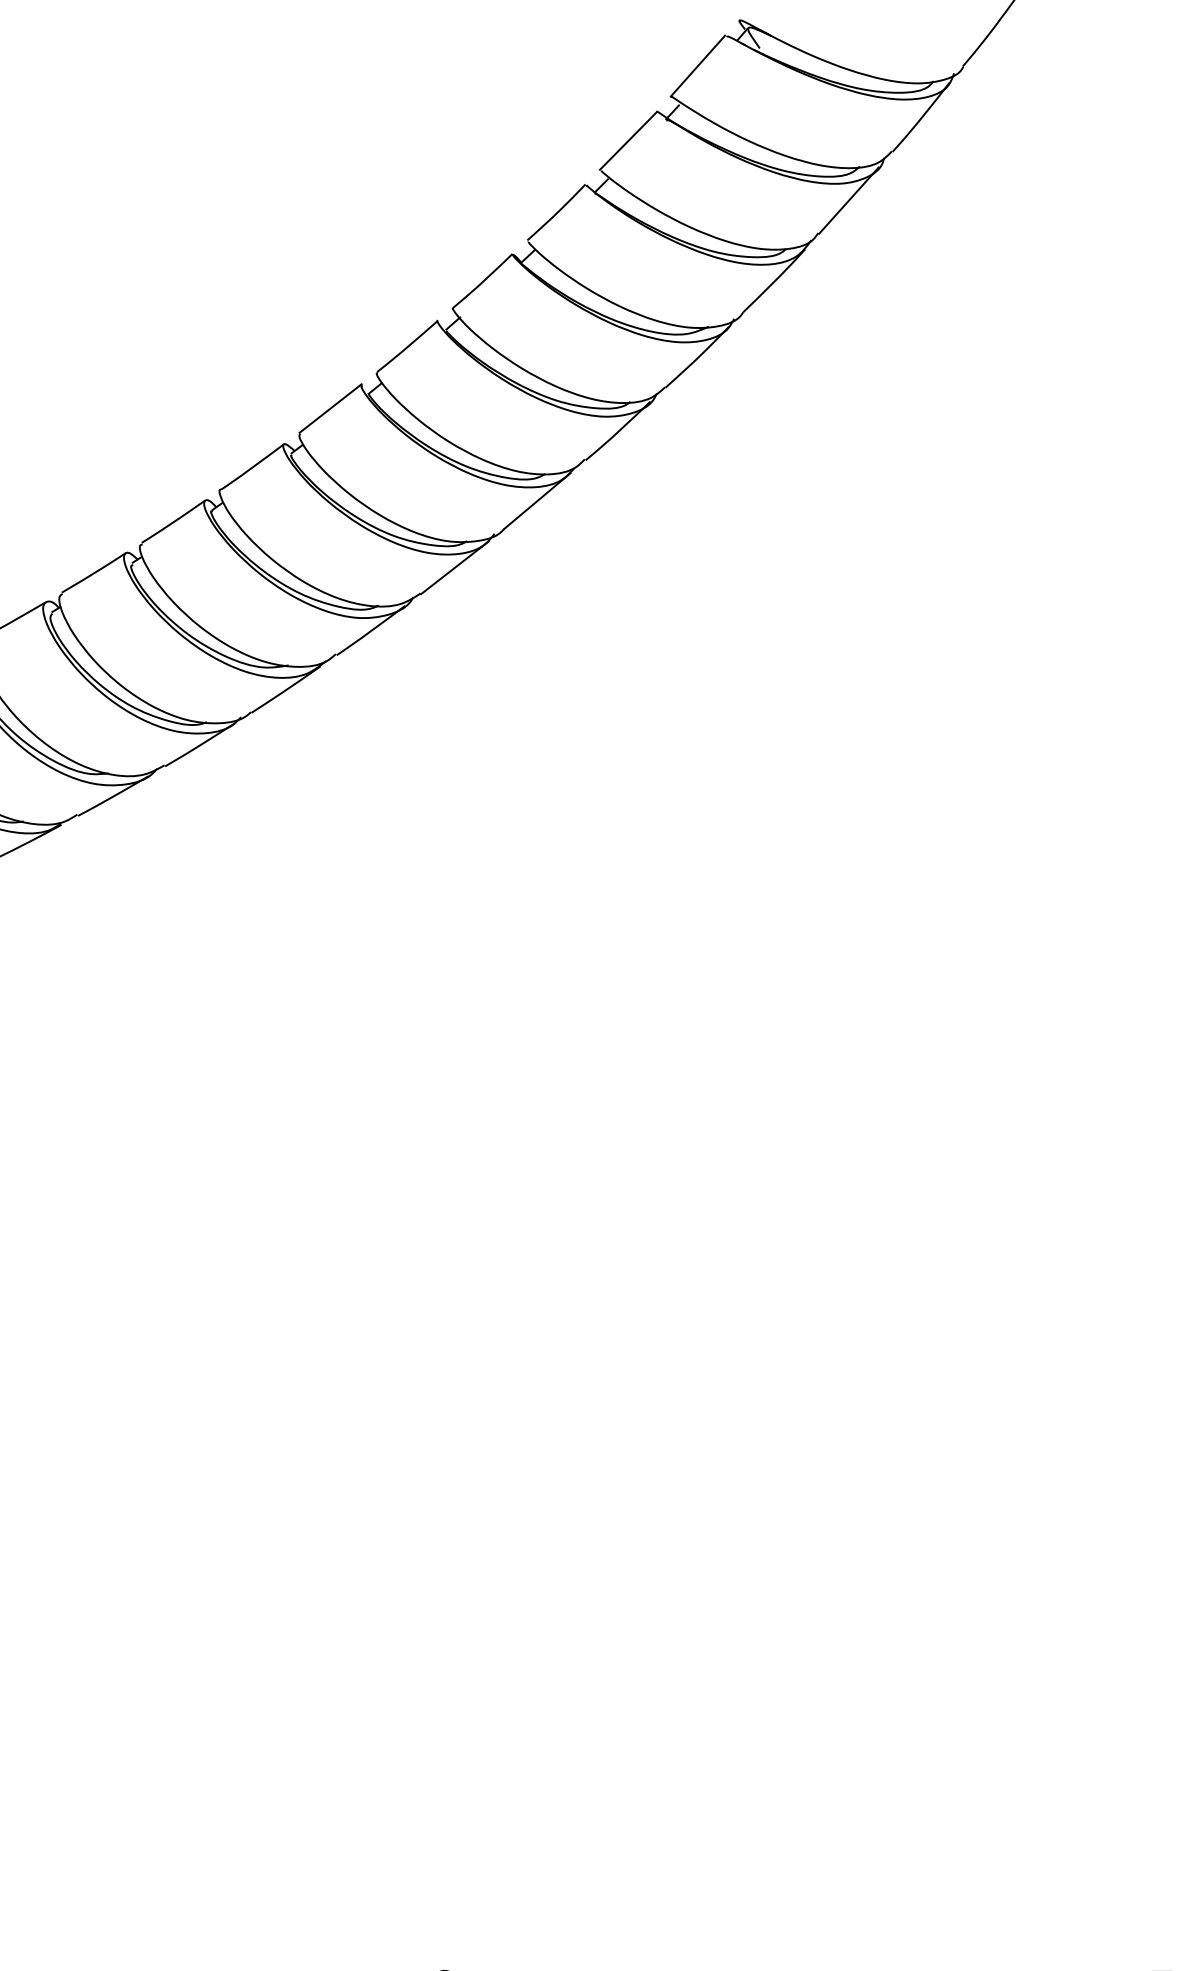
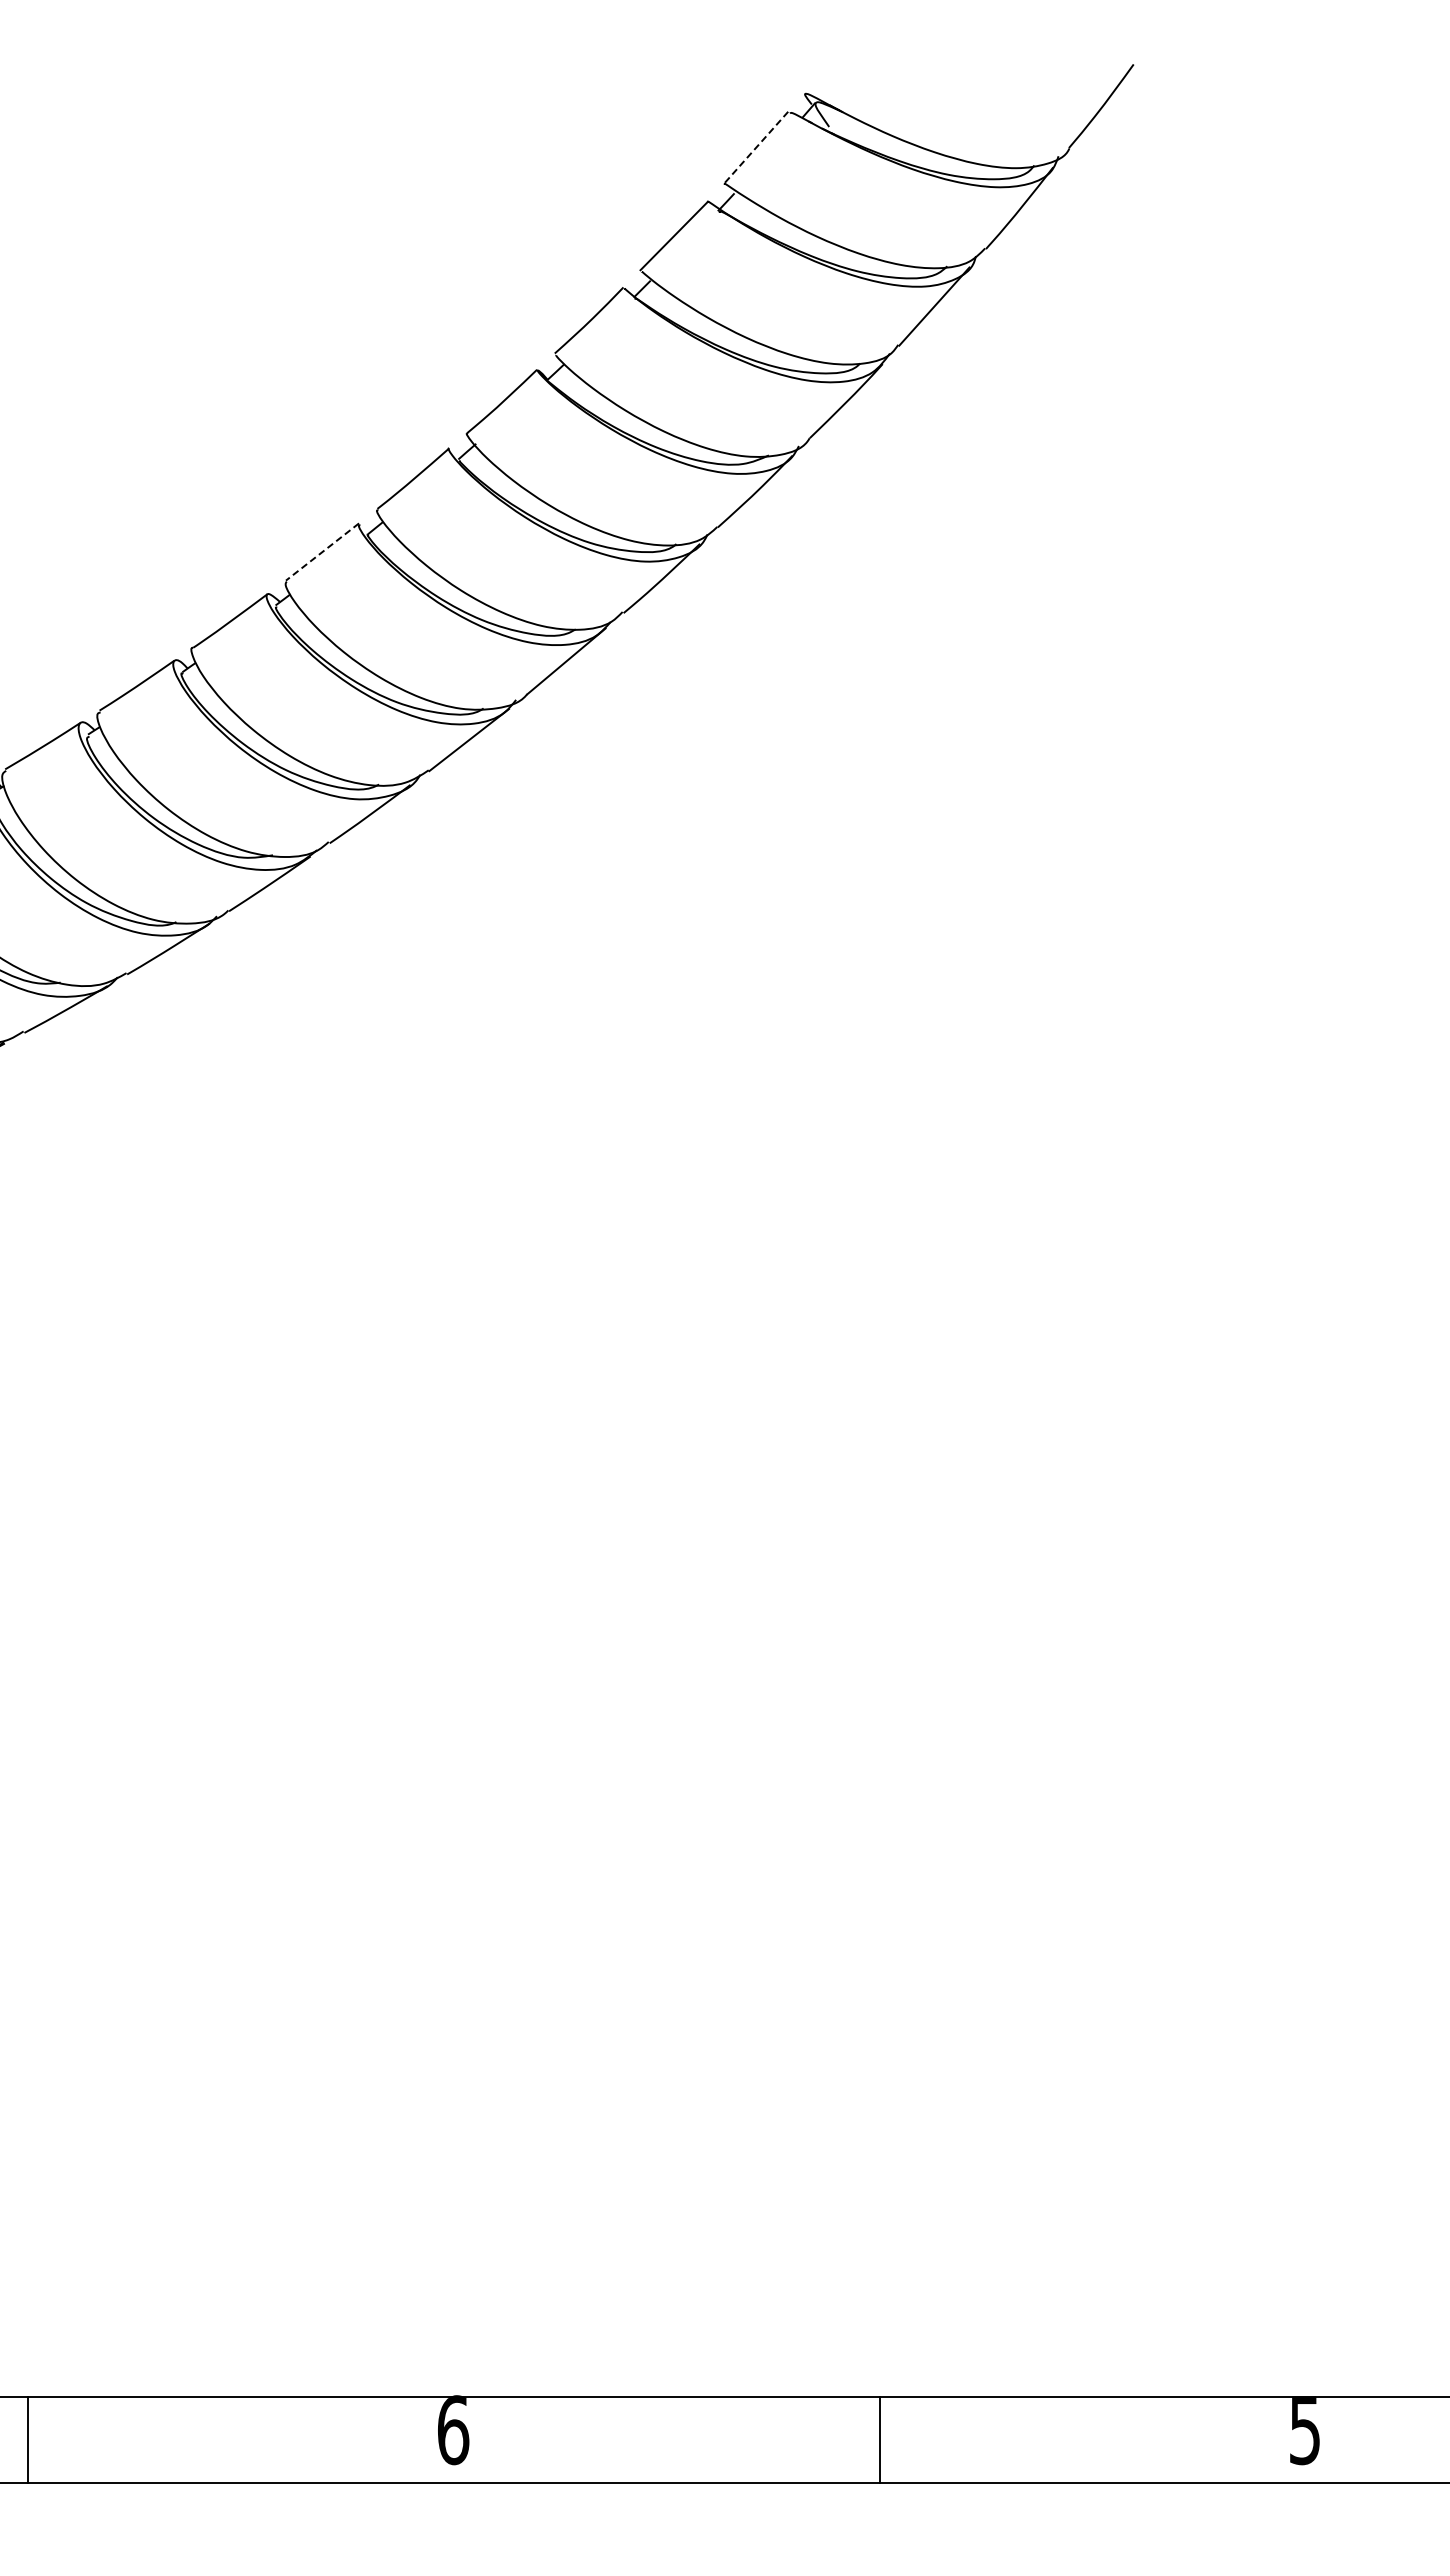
line: (697, 66) -> (755, 148), solid -> dashed
line: (330, 408) -> (322, 552), solid -> dashed

